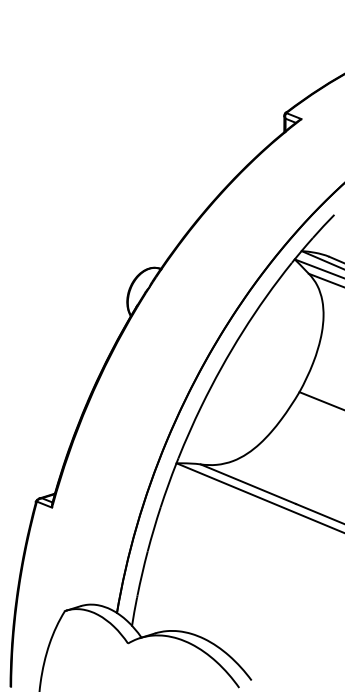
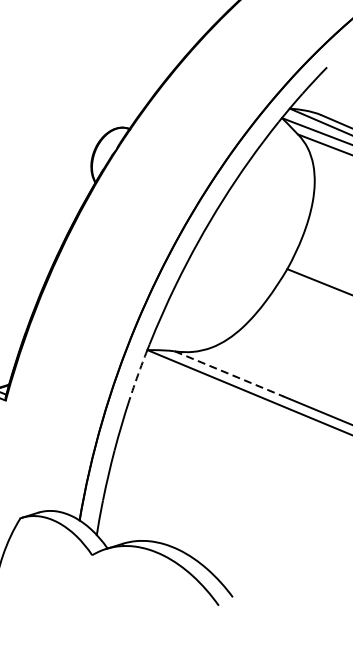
line: (248, 484) -> (229, 374), solid -> dashed
arc: (168, 485) -> (138, 375), solid -> dashed

